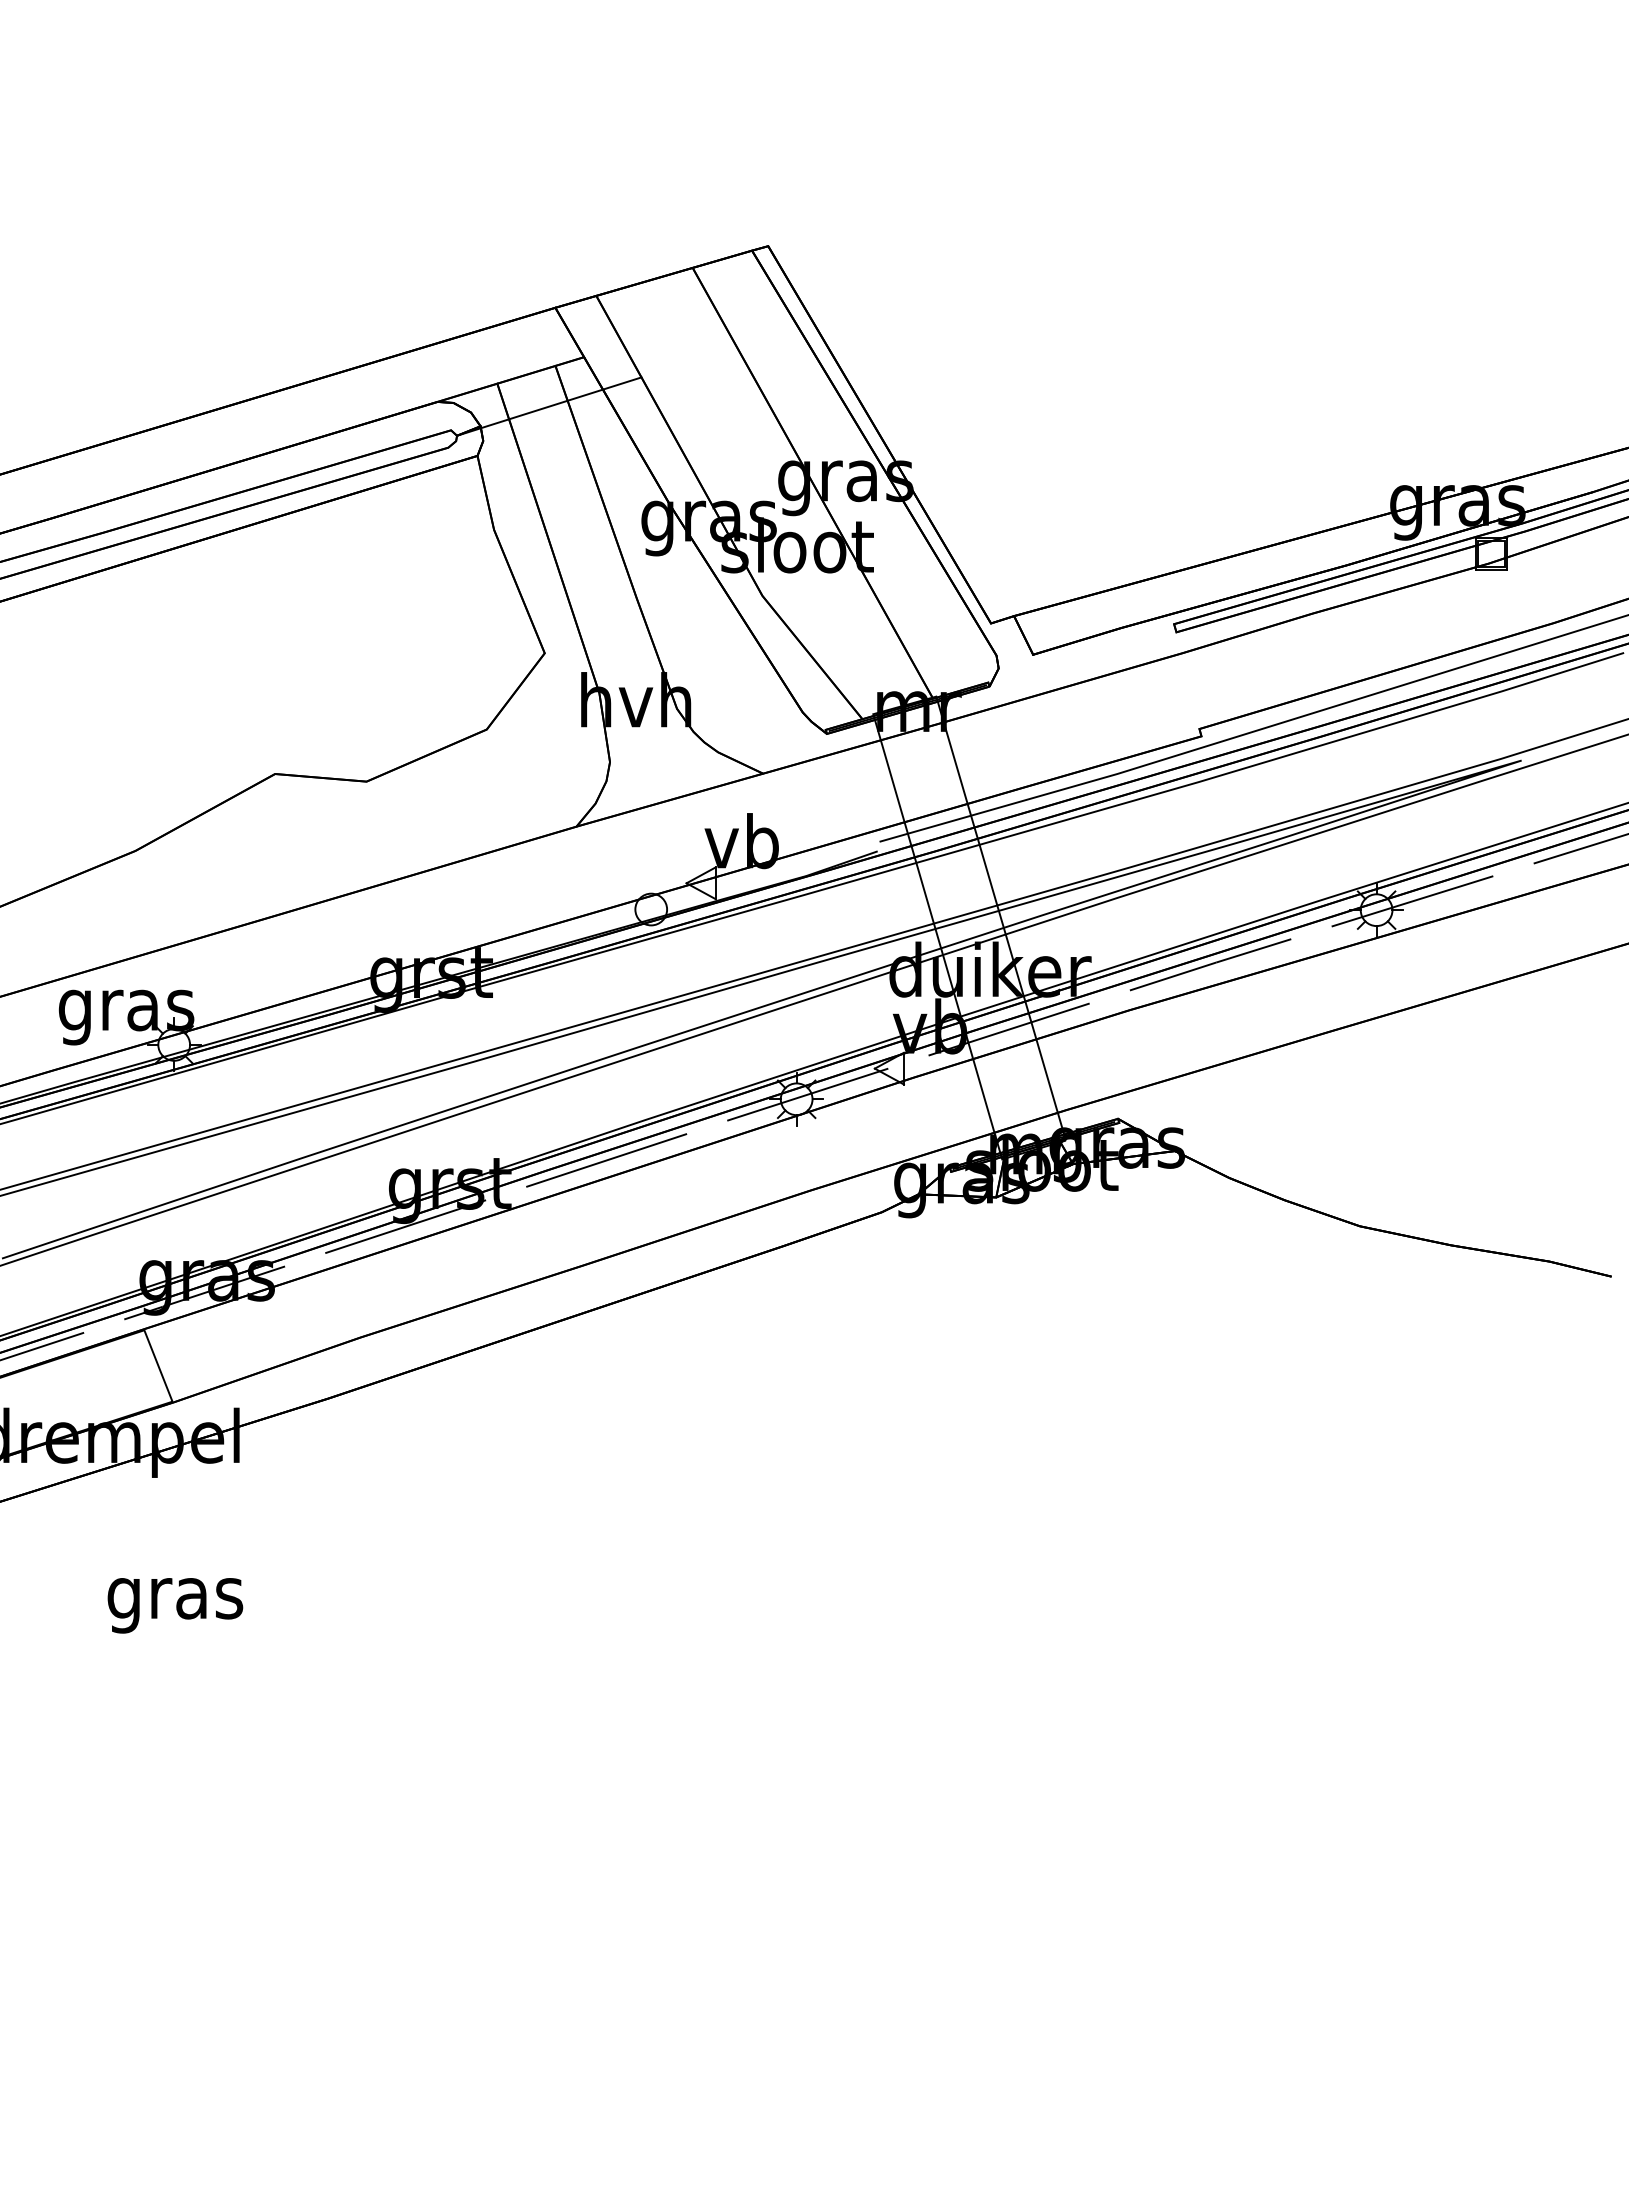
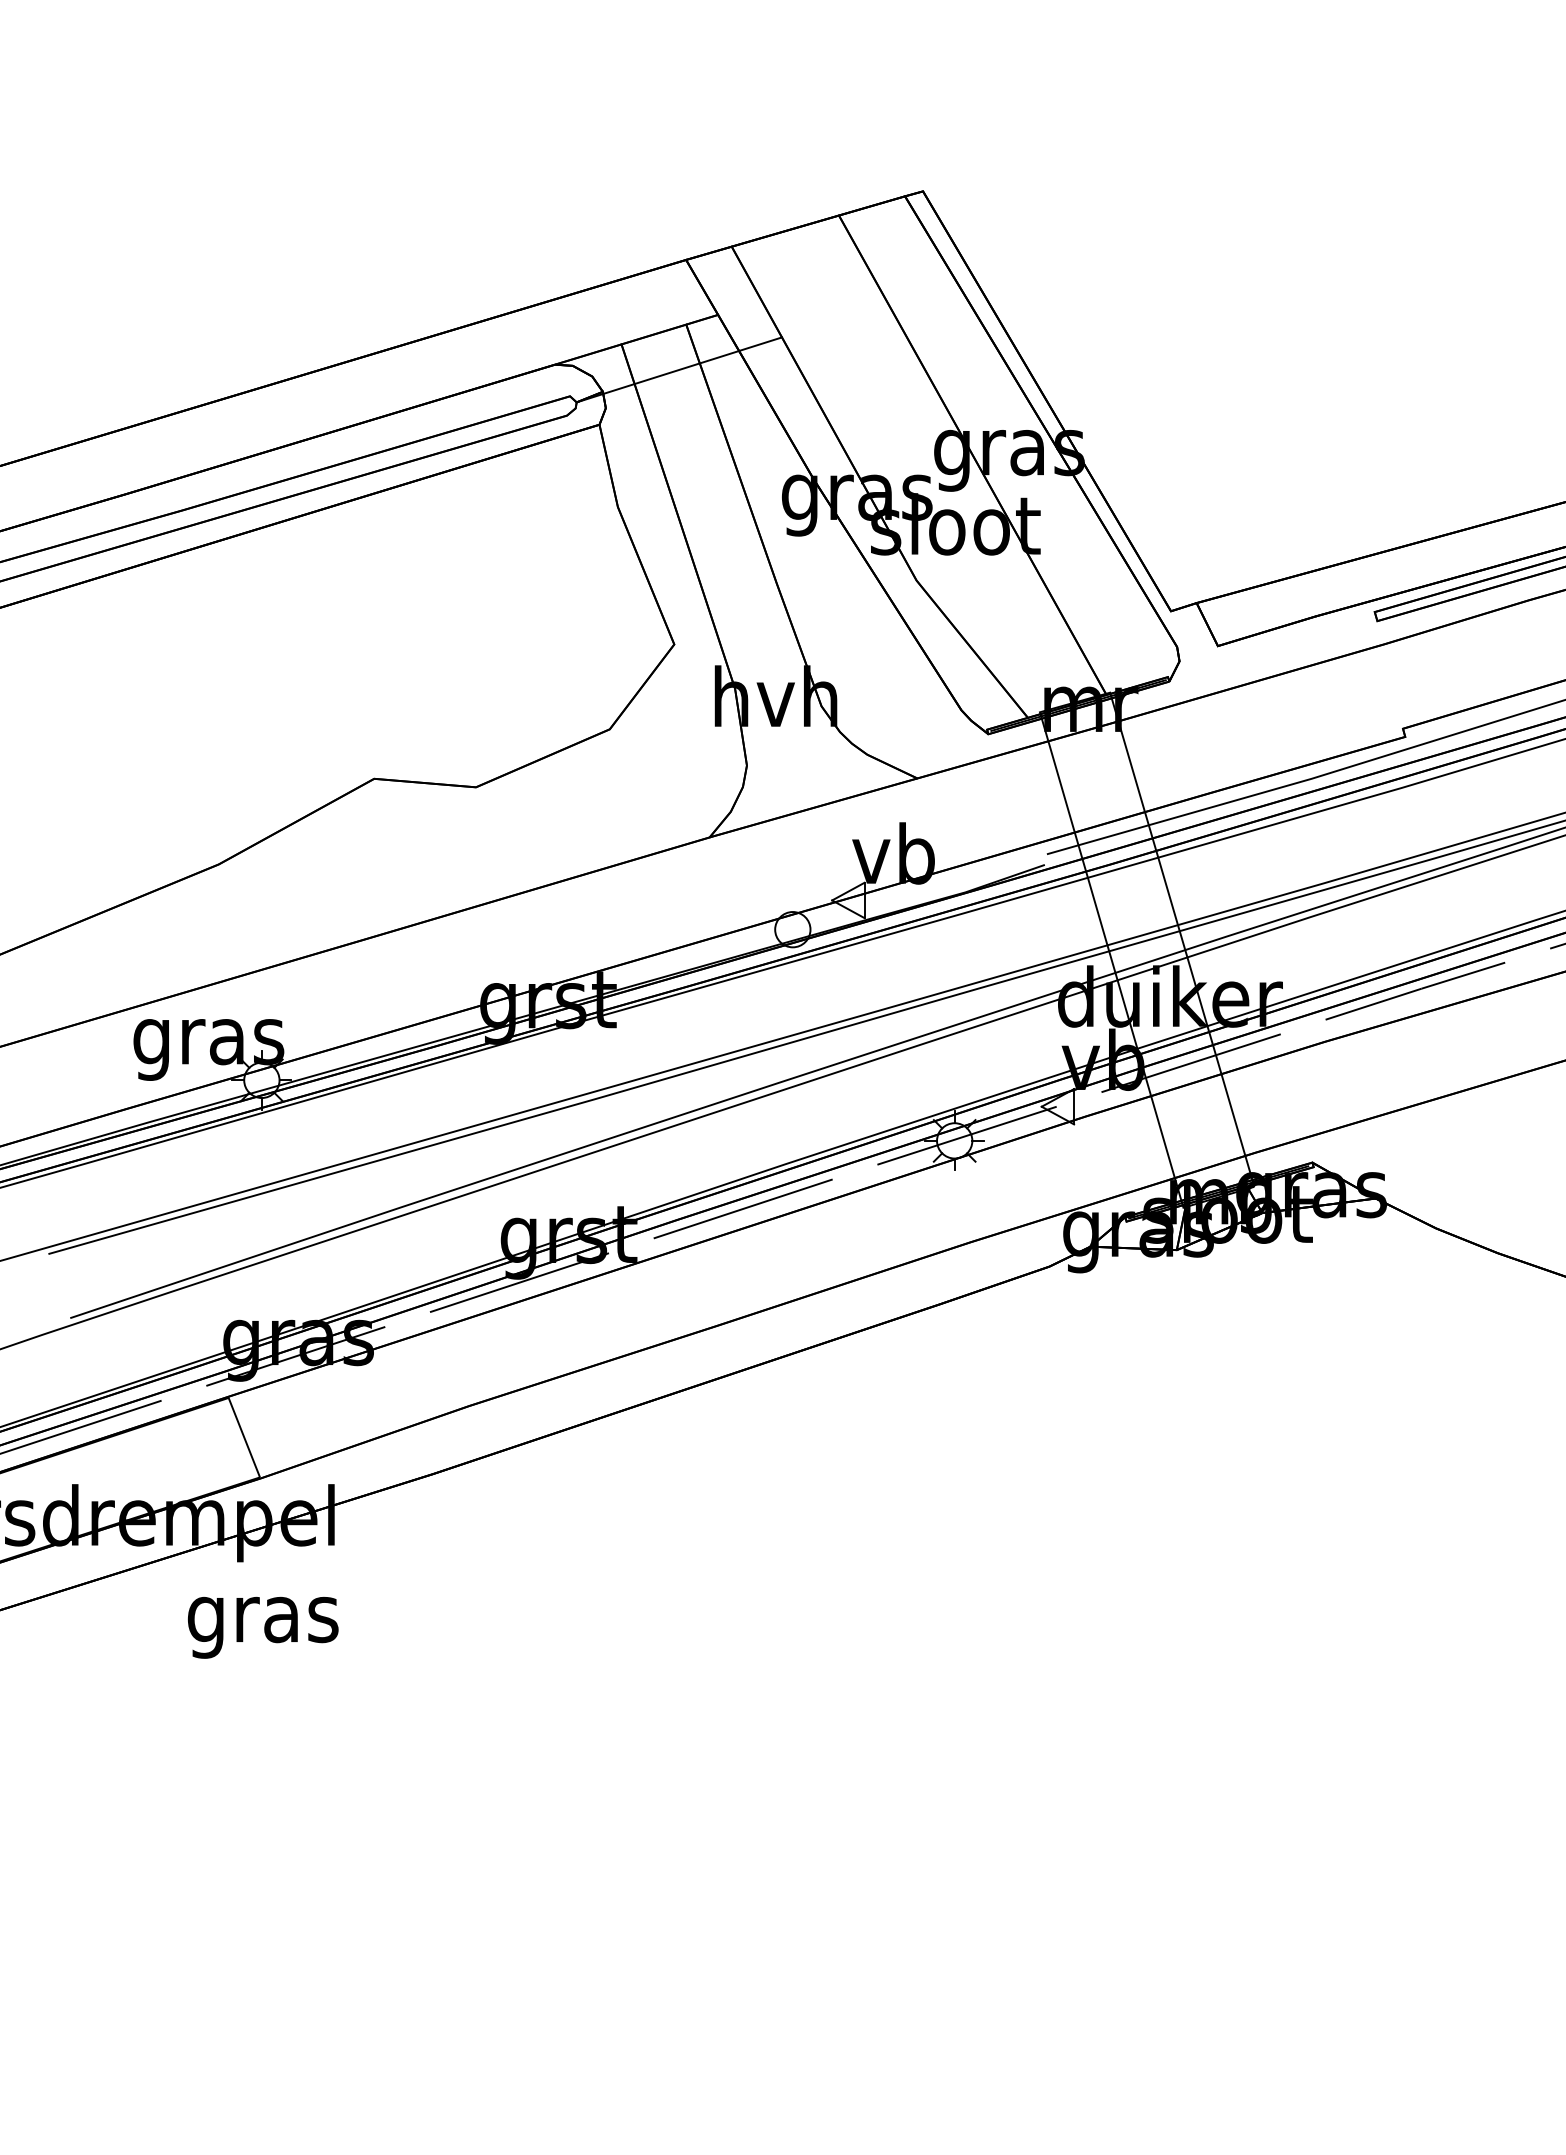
text: (175, 1605) -> (263, 1627), moved

